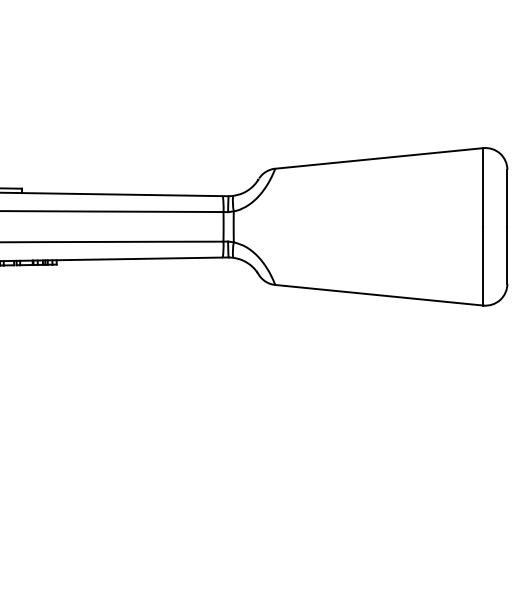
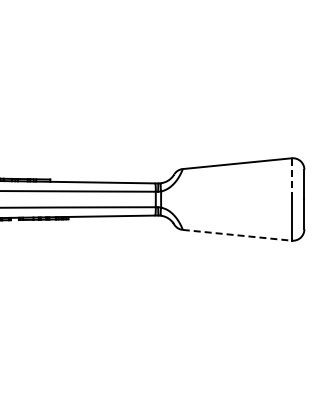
line: (482, 186) -> (291, 178), solid -> dashed
line: (379, 295) -> (237, 235), solid -> dashed

